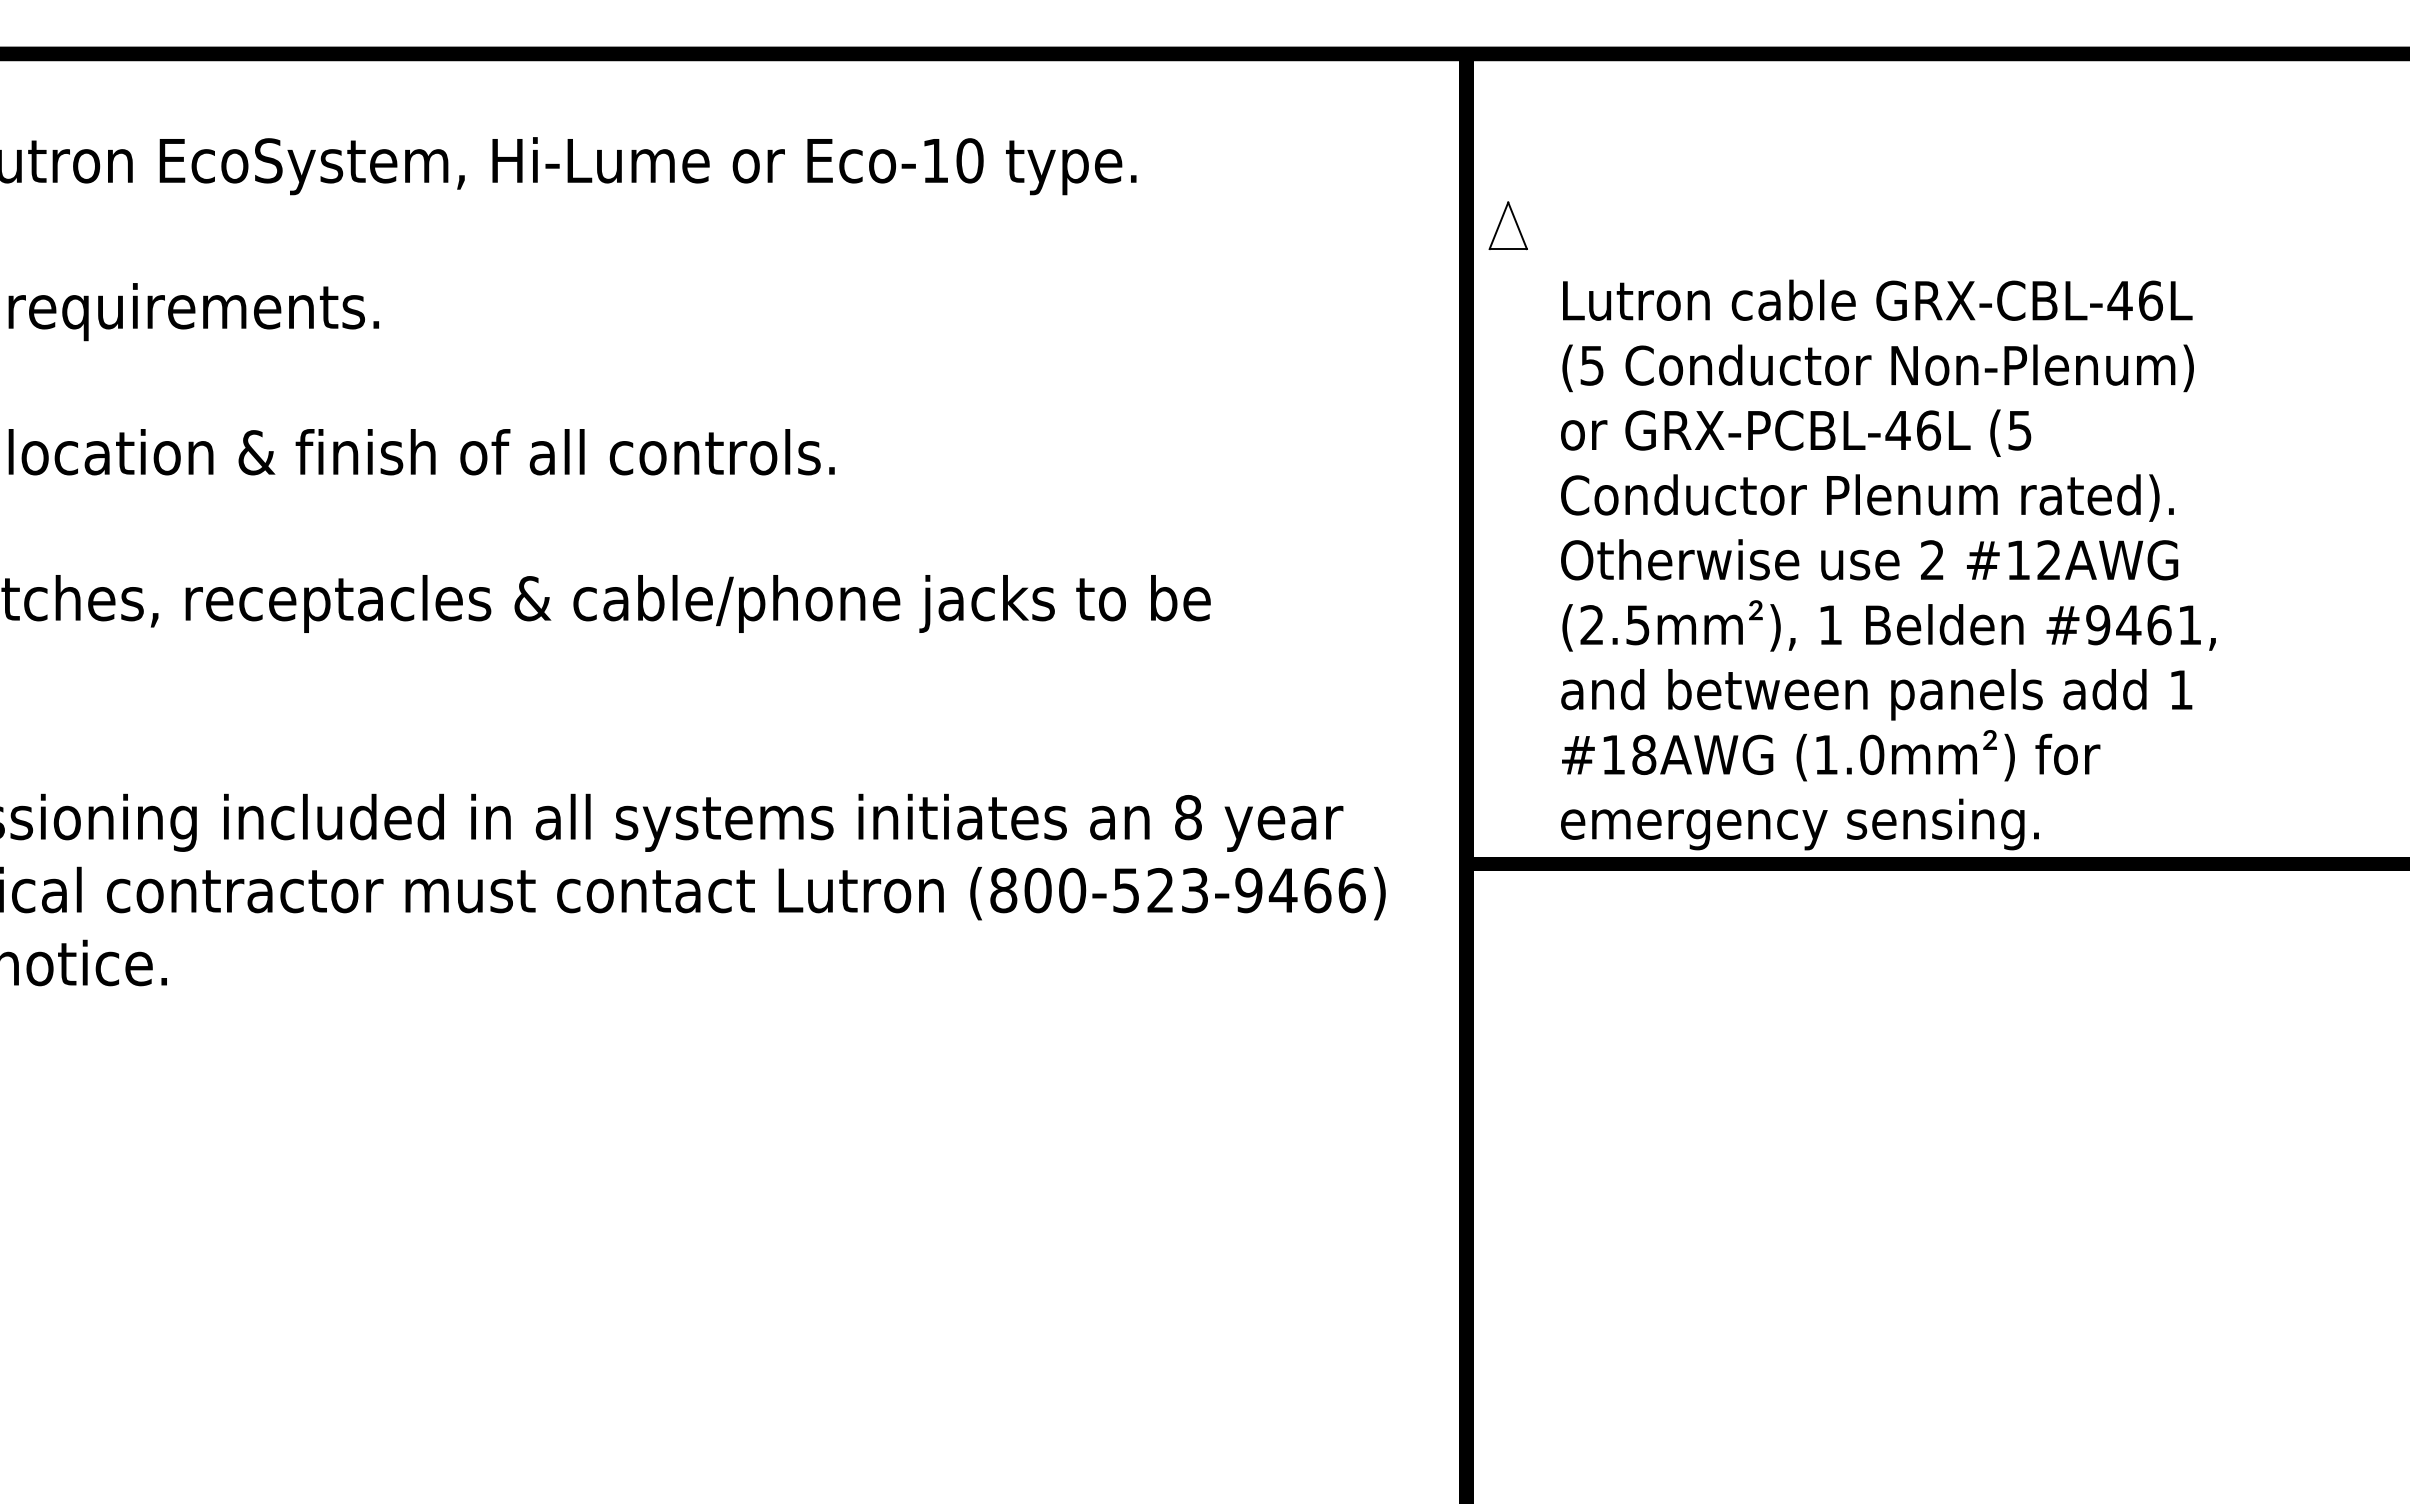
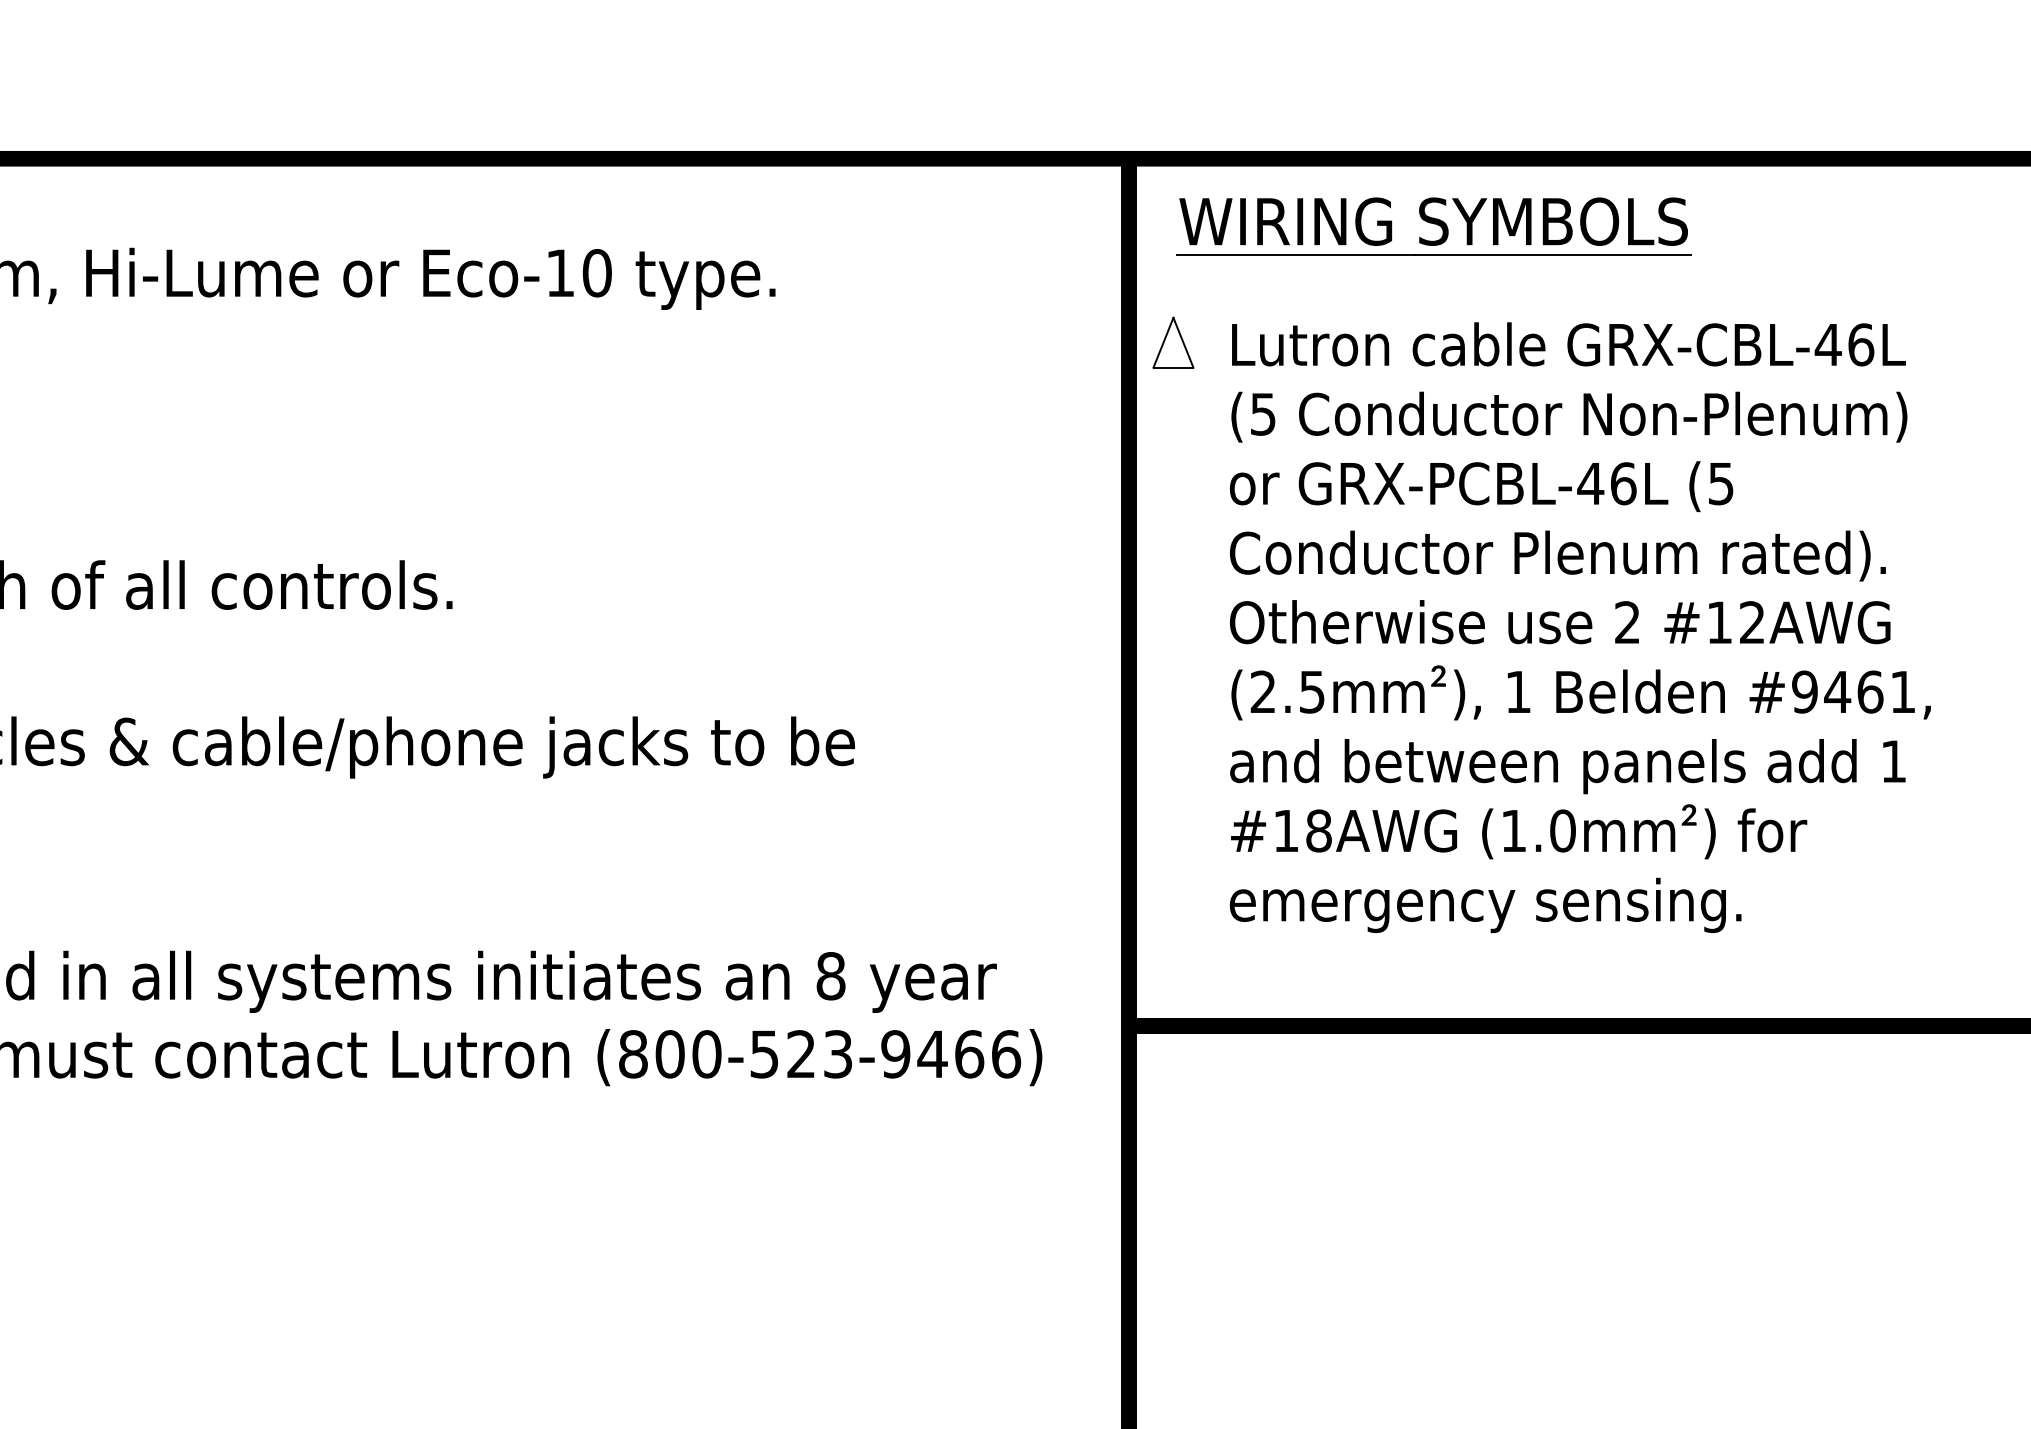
part: (1751, 116) -> (1433, 225), added
text: (1888, 564) -> (1580, 627), moved

